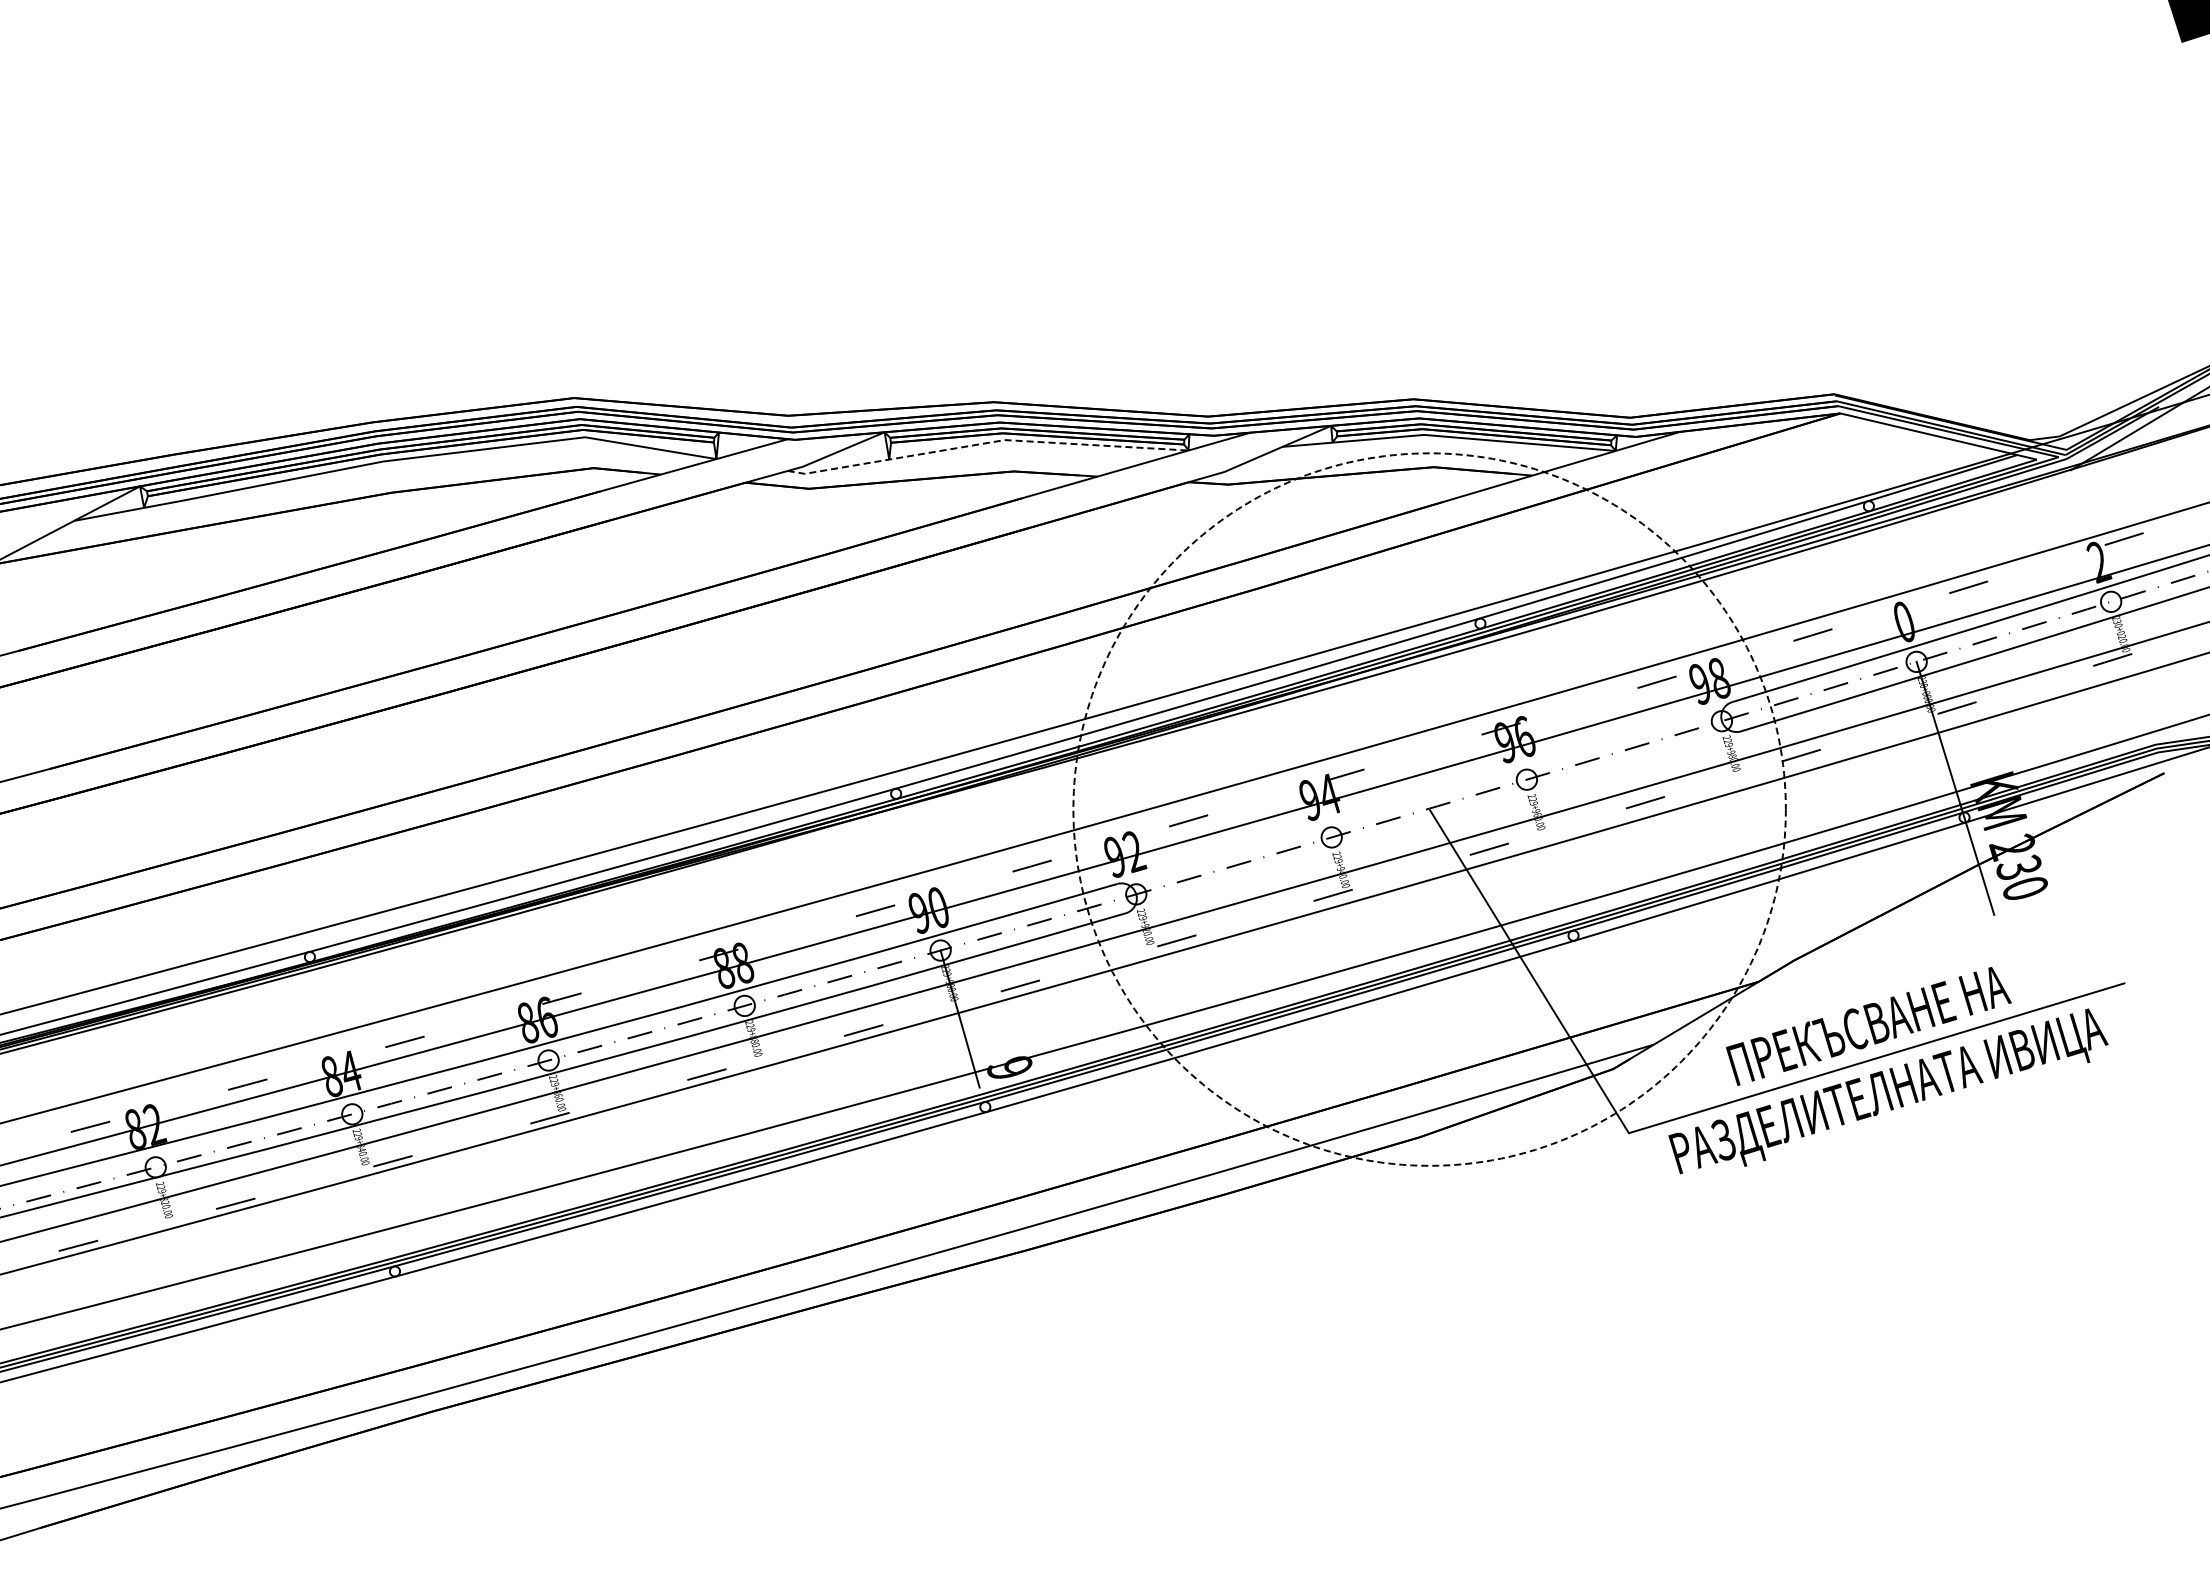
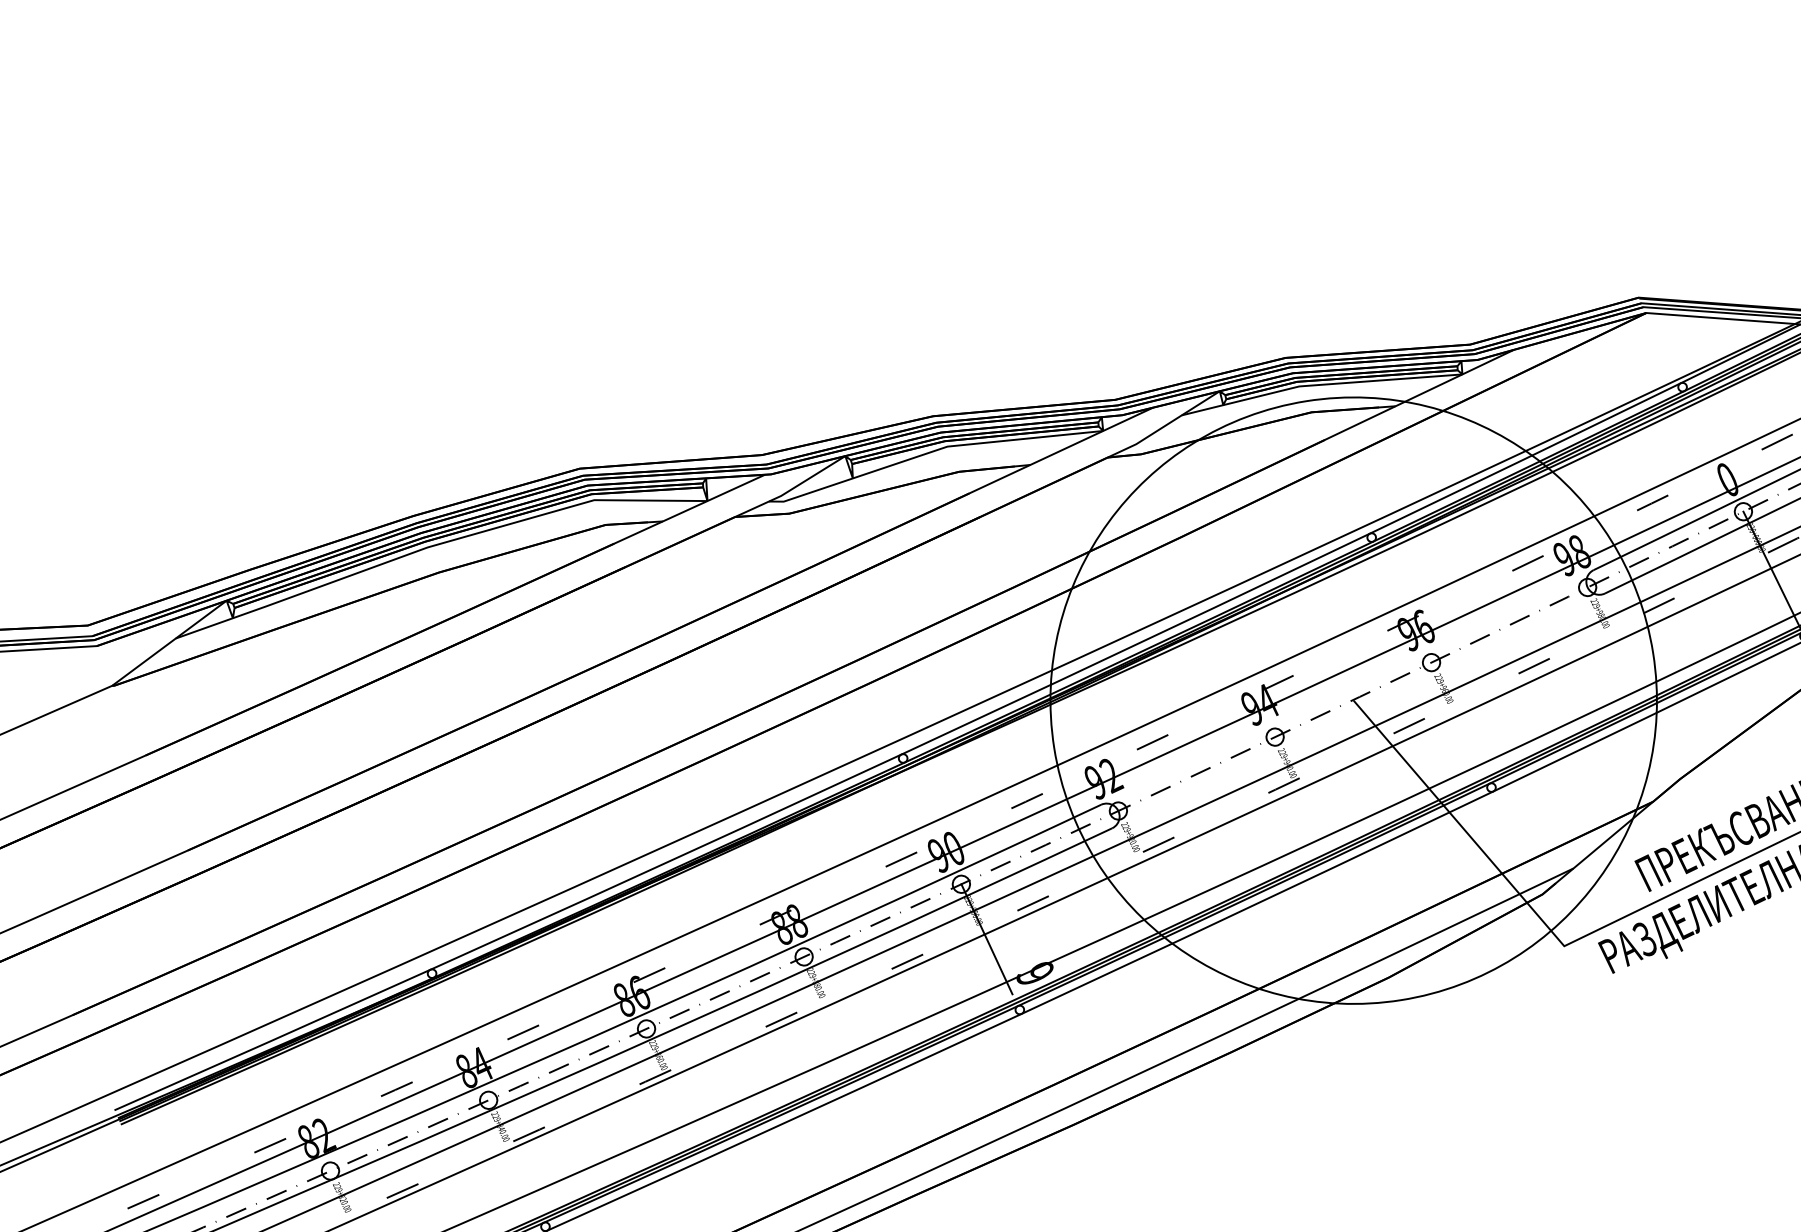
line: (987, 443) -> (933, 451), dashed -> solid
circle: (1429, 809) -> (1353, 700), dashed -> solid

